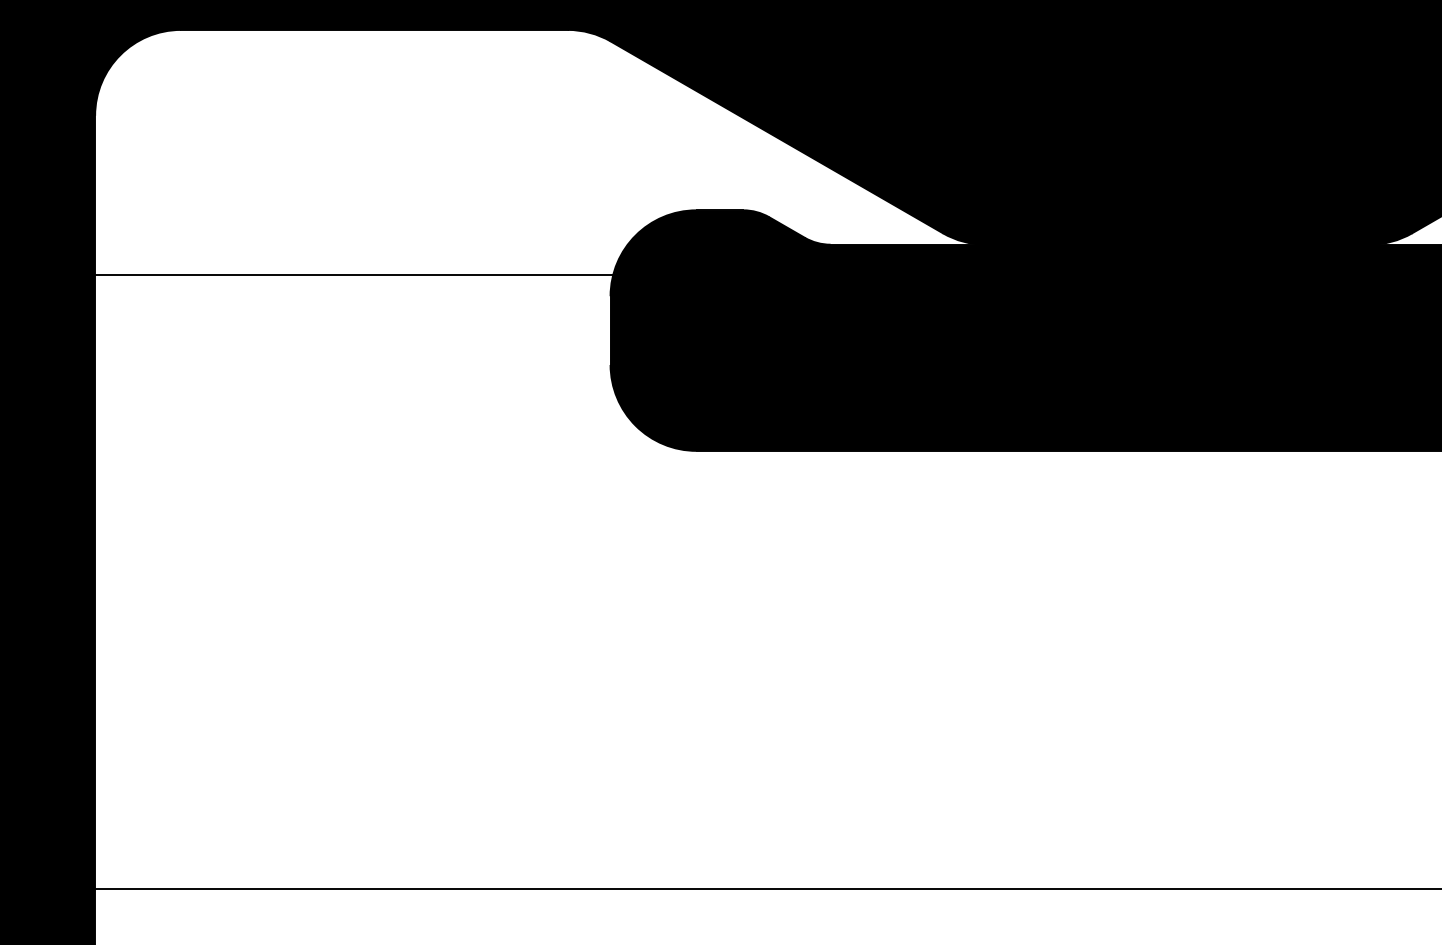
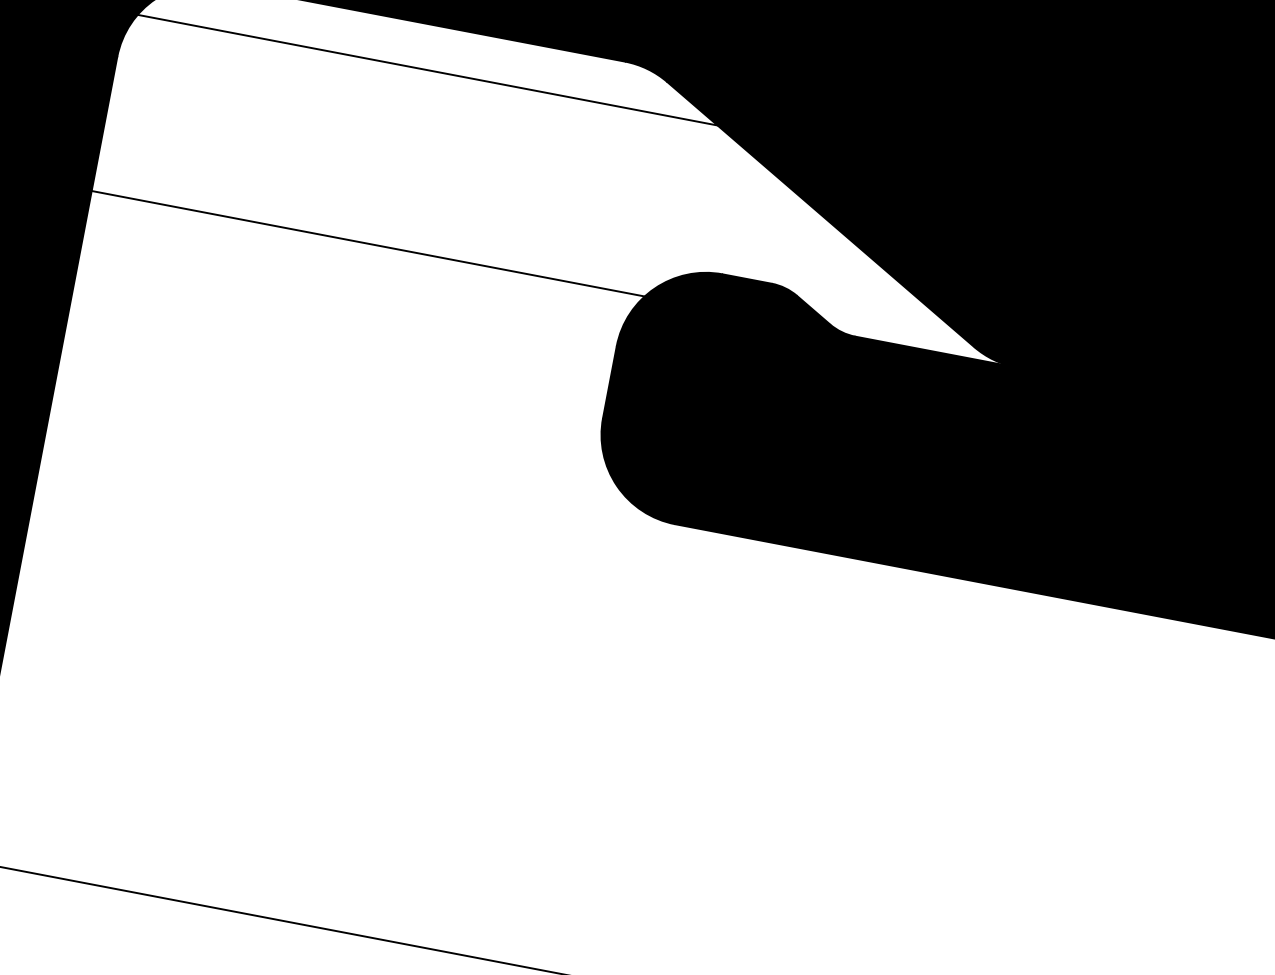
line: (385, 72) -> (427, 69), added
line: (361, 274) -> (368, 243), moved

